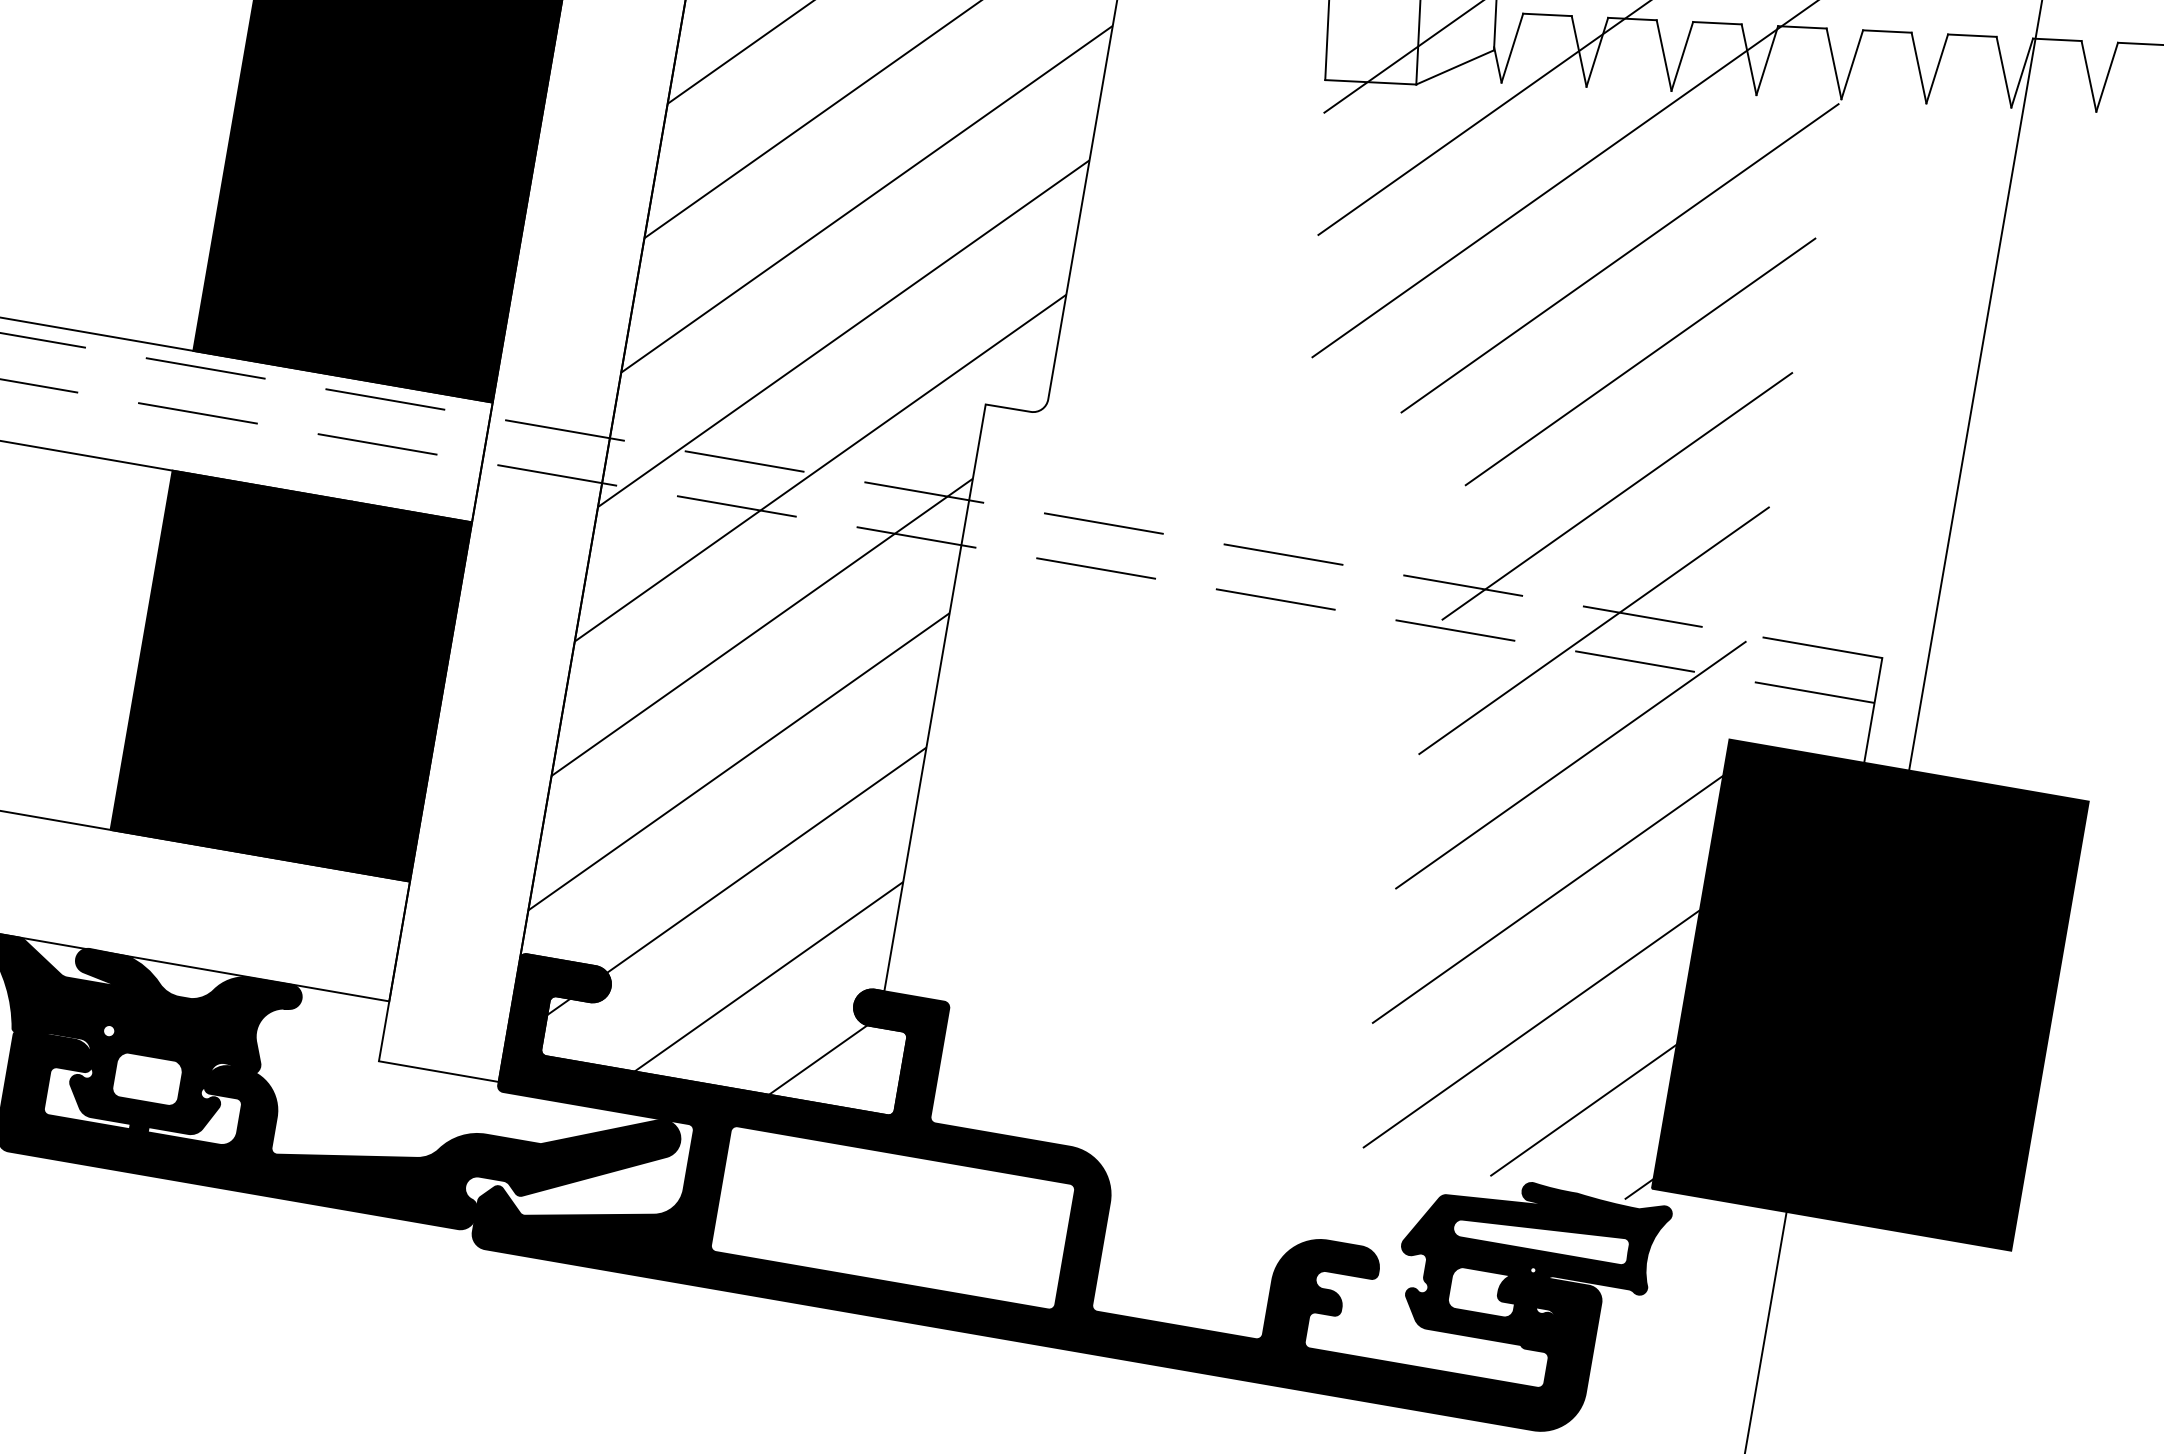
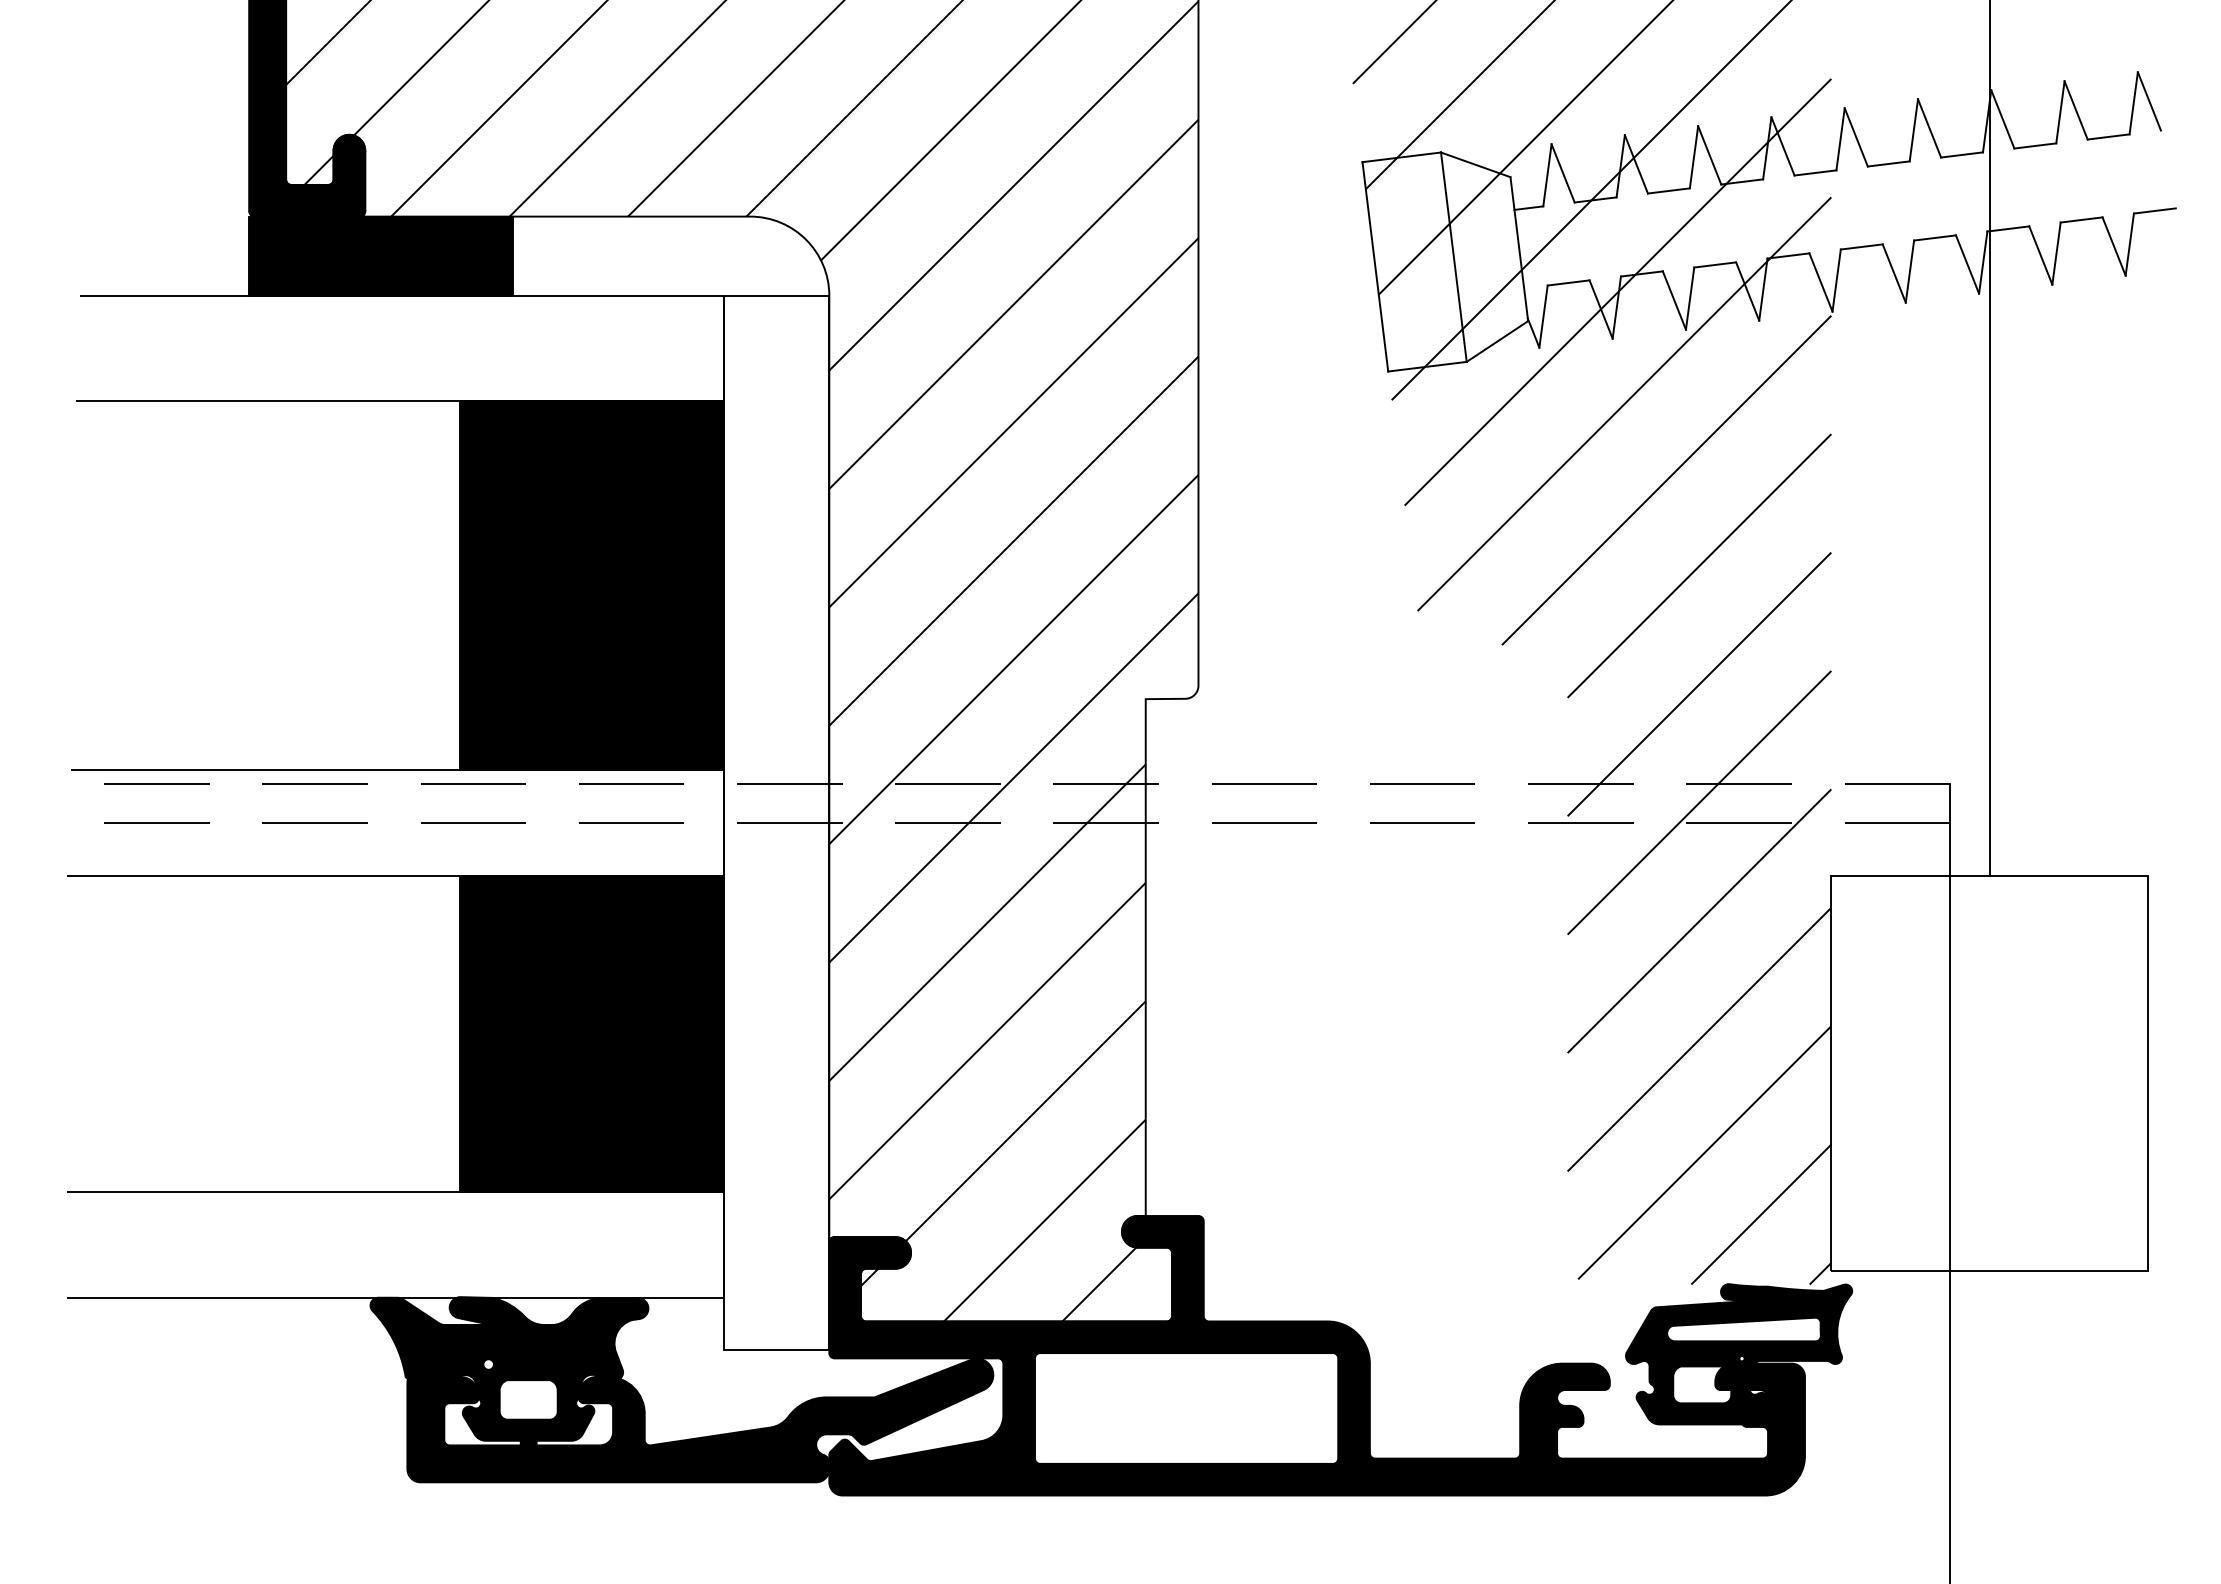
fill: (1870, 995) -> (1989, 1073), removed

